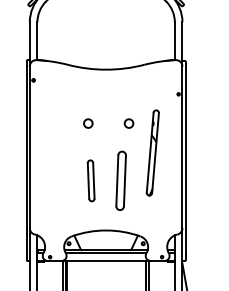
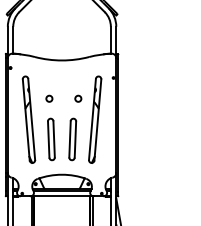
part: (58, 152) -> (28, 119), added
part: (153, 152) -> (95, 119), size x1.43
part: (91, 180) -> (51, 139), size x1.43

